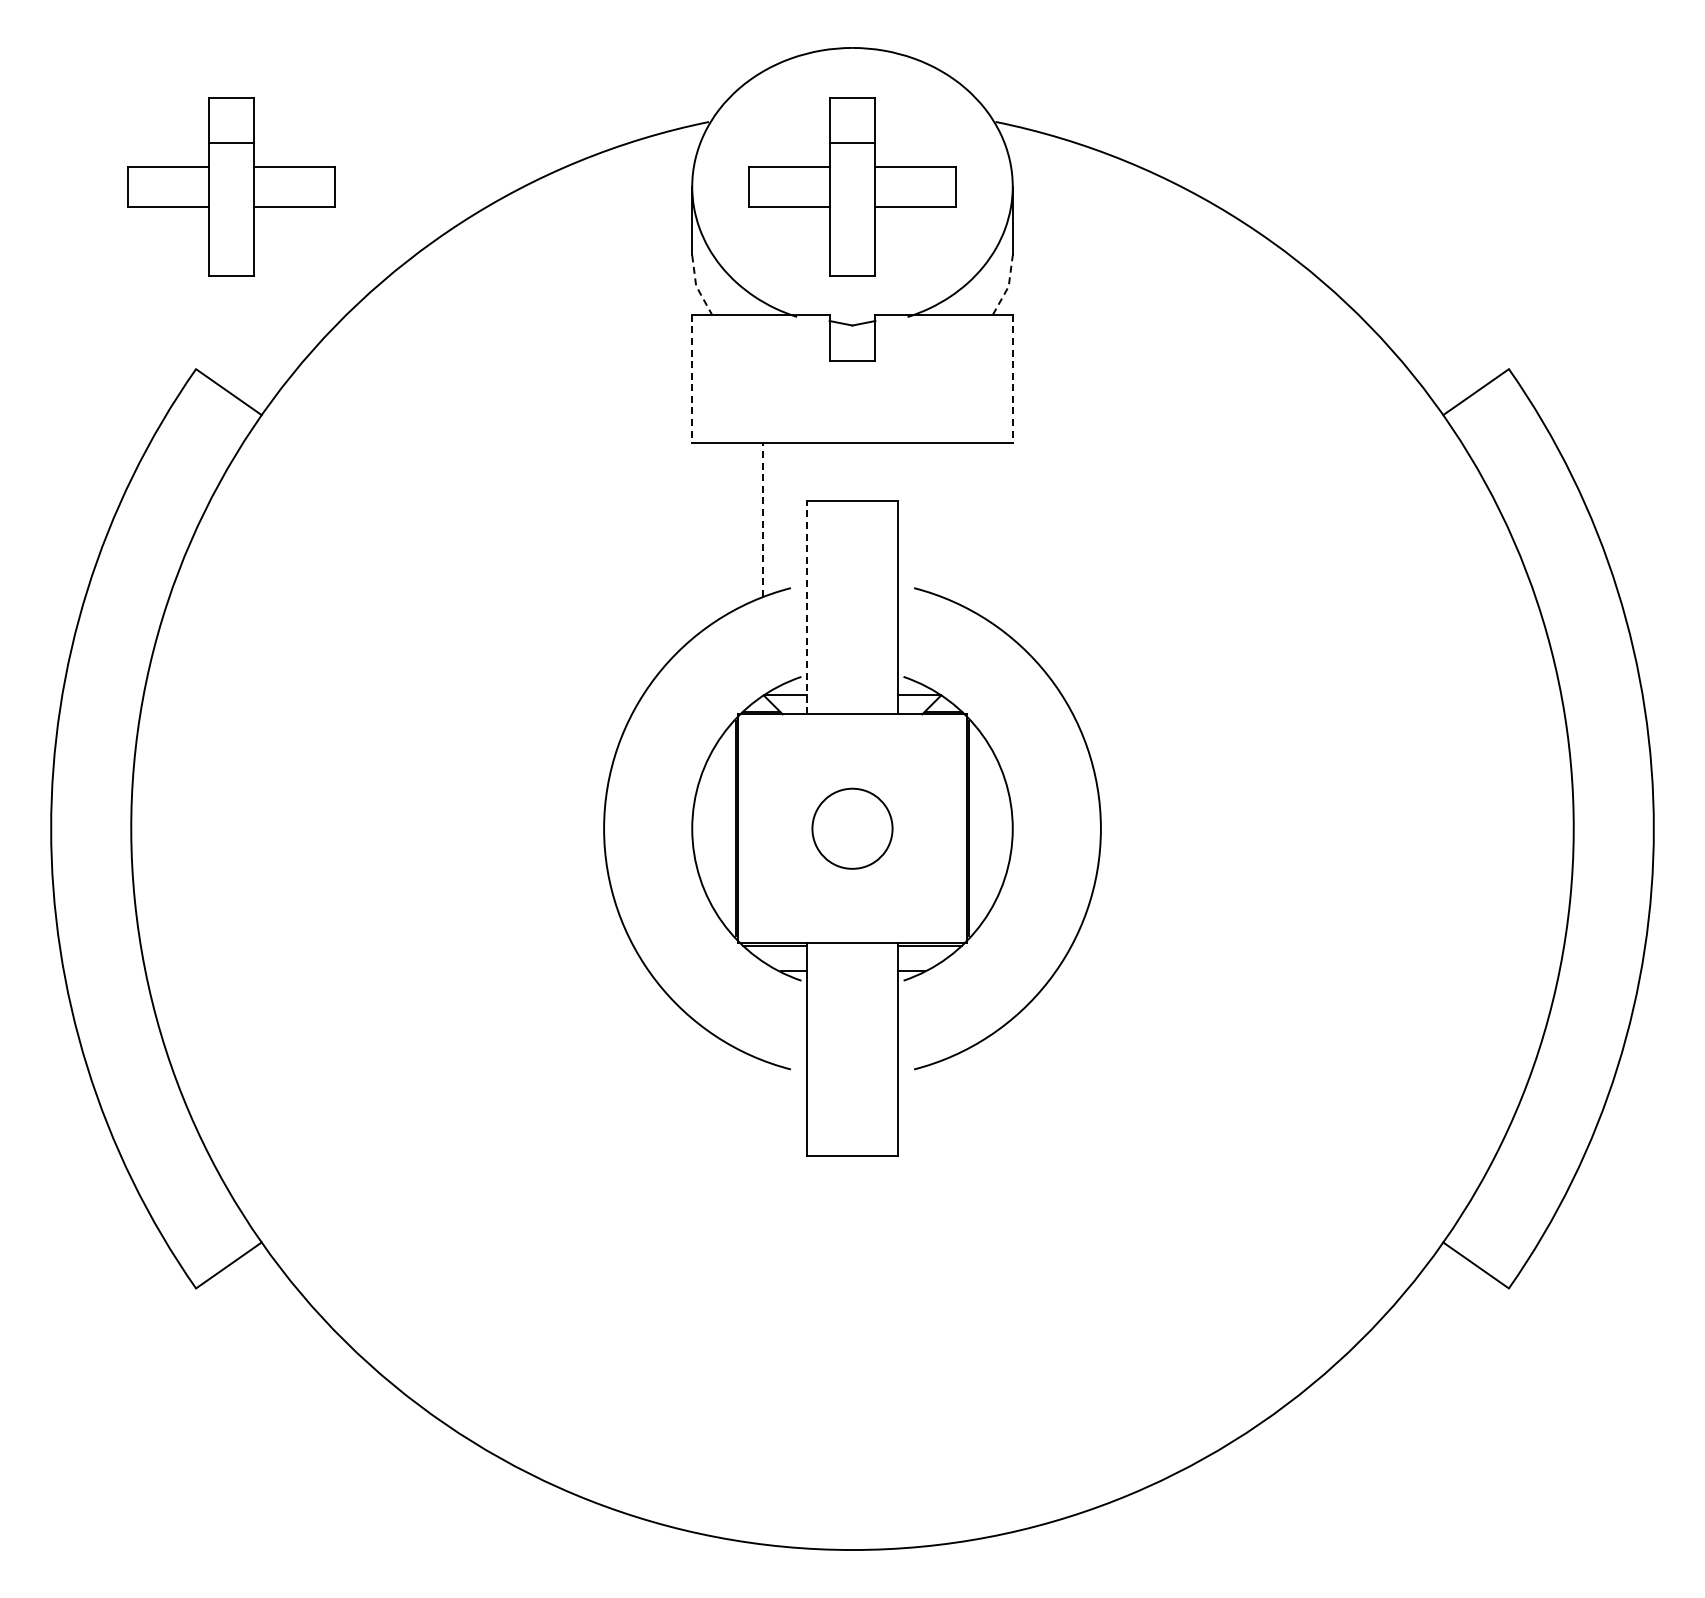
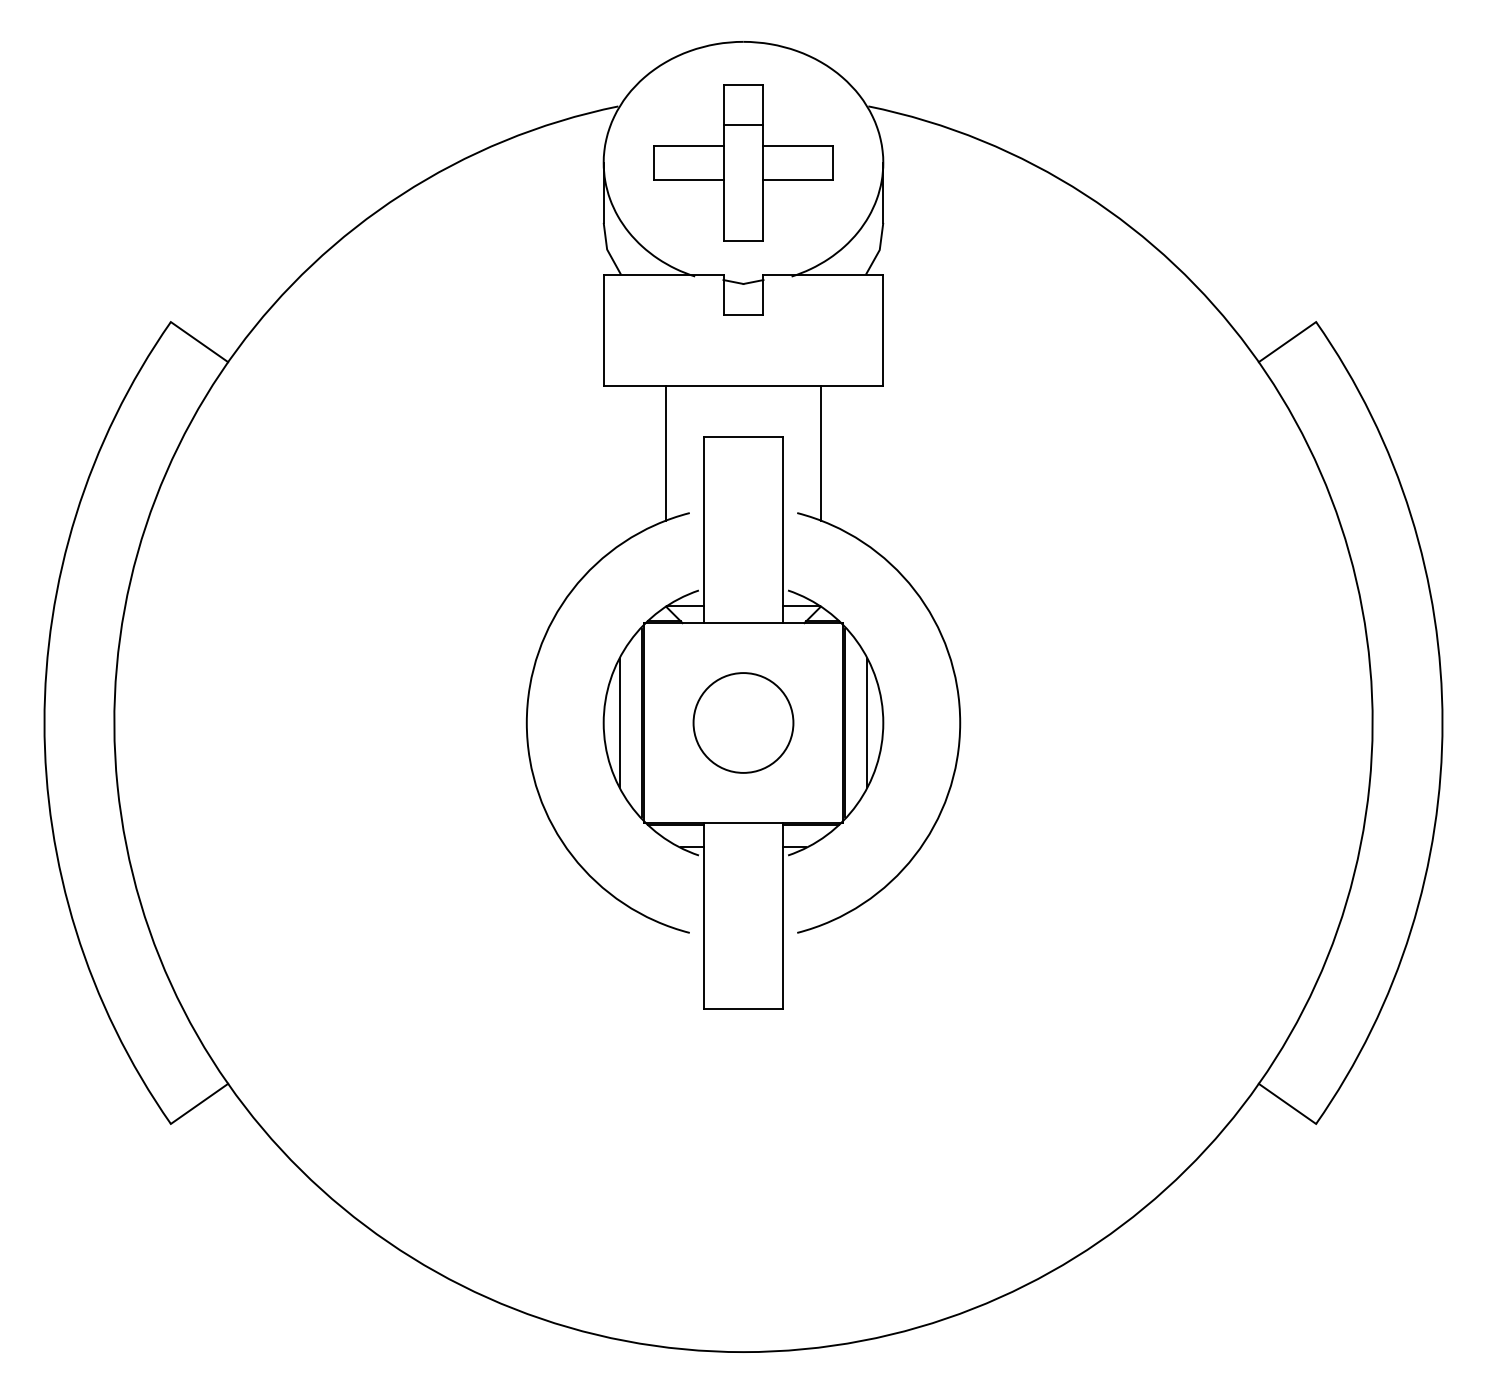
part: (231, 186) -> (201, 162), removed
line: (696, 286) -> (607, 249), dashed -> solid
line: (1008, 286) -> (879, 249), dashed -> solid
line: (692, 379) -> (603, 331), dashed -> solid
line: (1012, 379) -> (883, 331), dashed -> solid
line: (763, 520) -> (665, 454), dashed -> solid
line: (941, 520) -> (821, 454), added
line: (806, 607) -> (703, 529), dashed -> solid
line: (710, 828) -> (619, 722), added
circle: (852, 828) -> (743, 722), size x1.43
line: (994, 828) -> (867, 722), added

